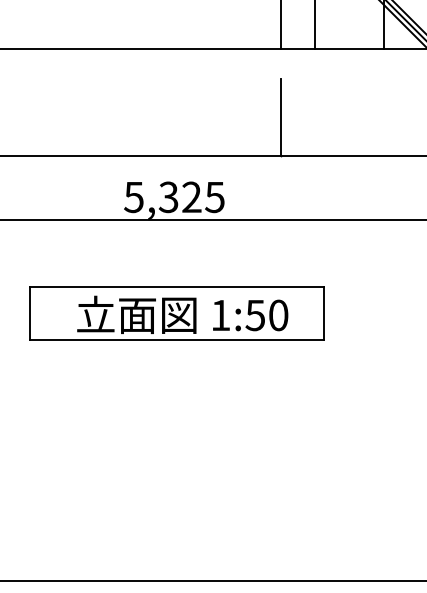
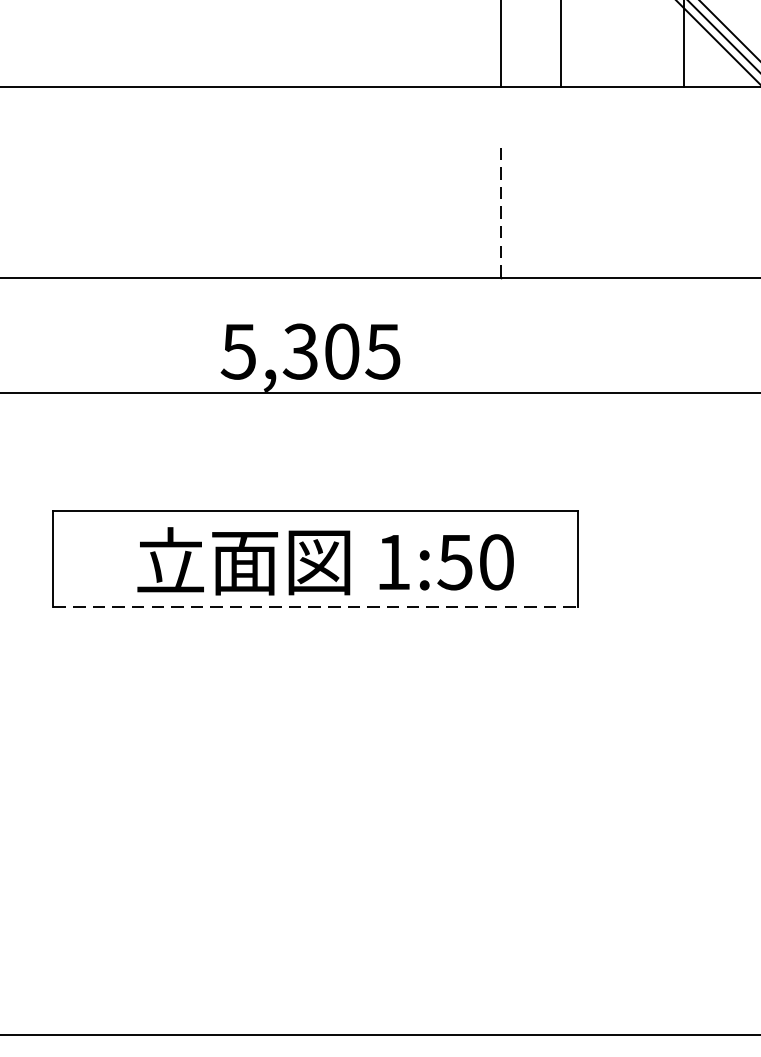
line: (281, 117) -> (501, 209), solid -> dashed
text: (191, 197) -> (341, 351), 5,325 -> 5,305
line: (177, 340) -> (316, 606), solid -> dashed

